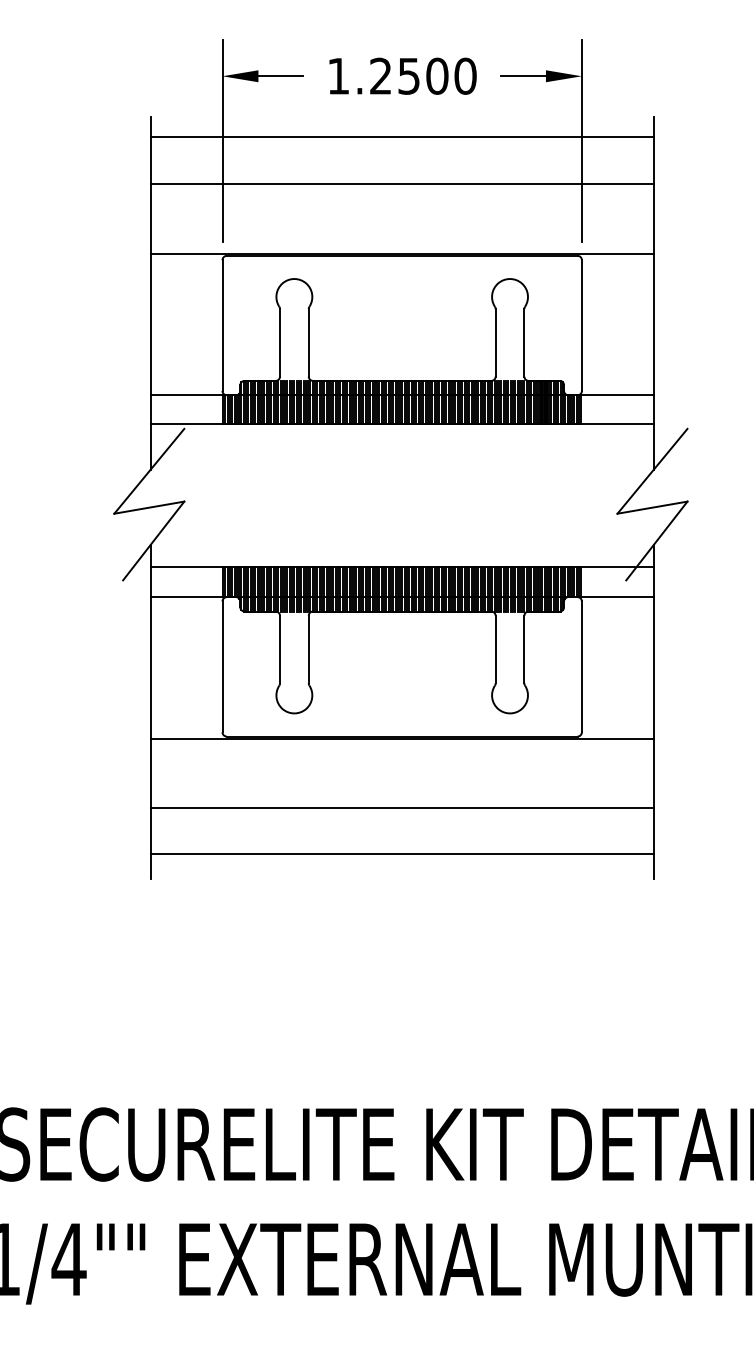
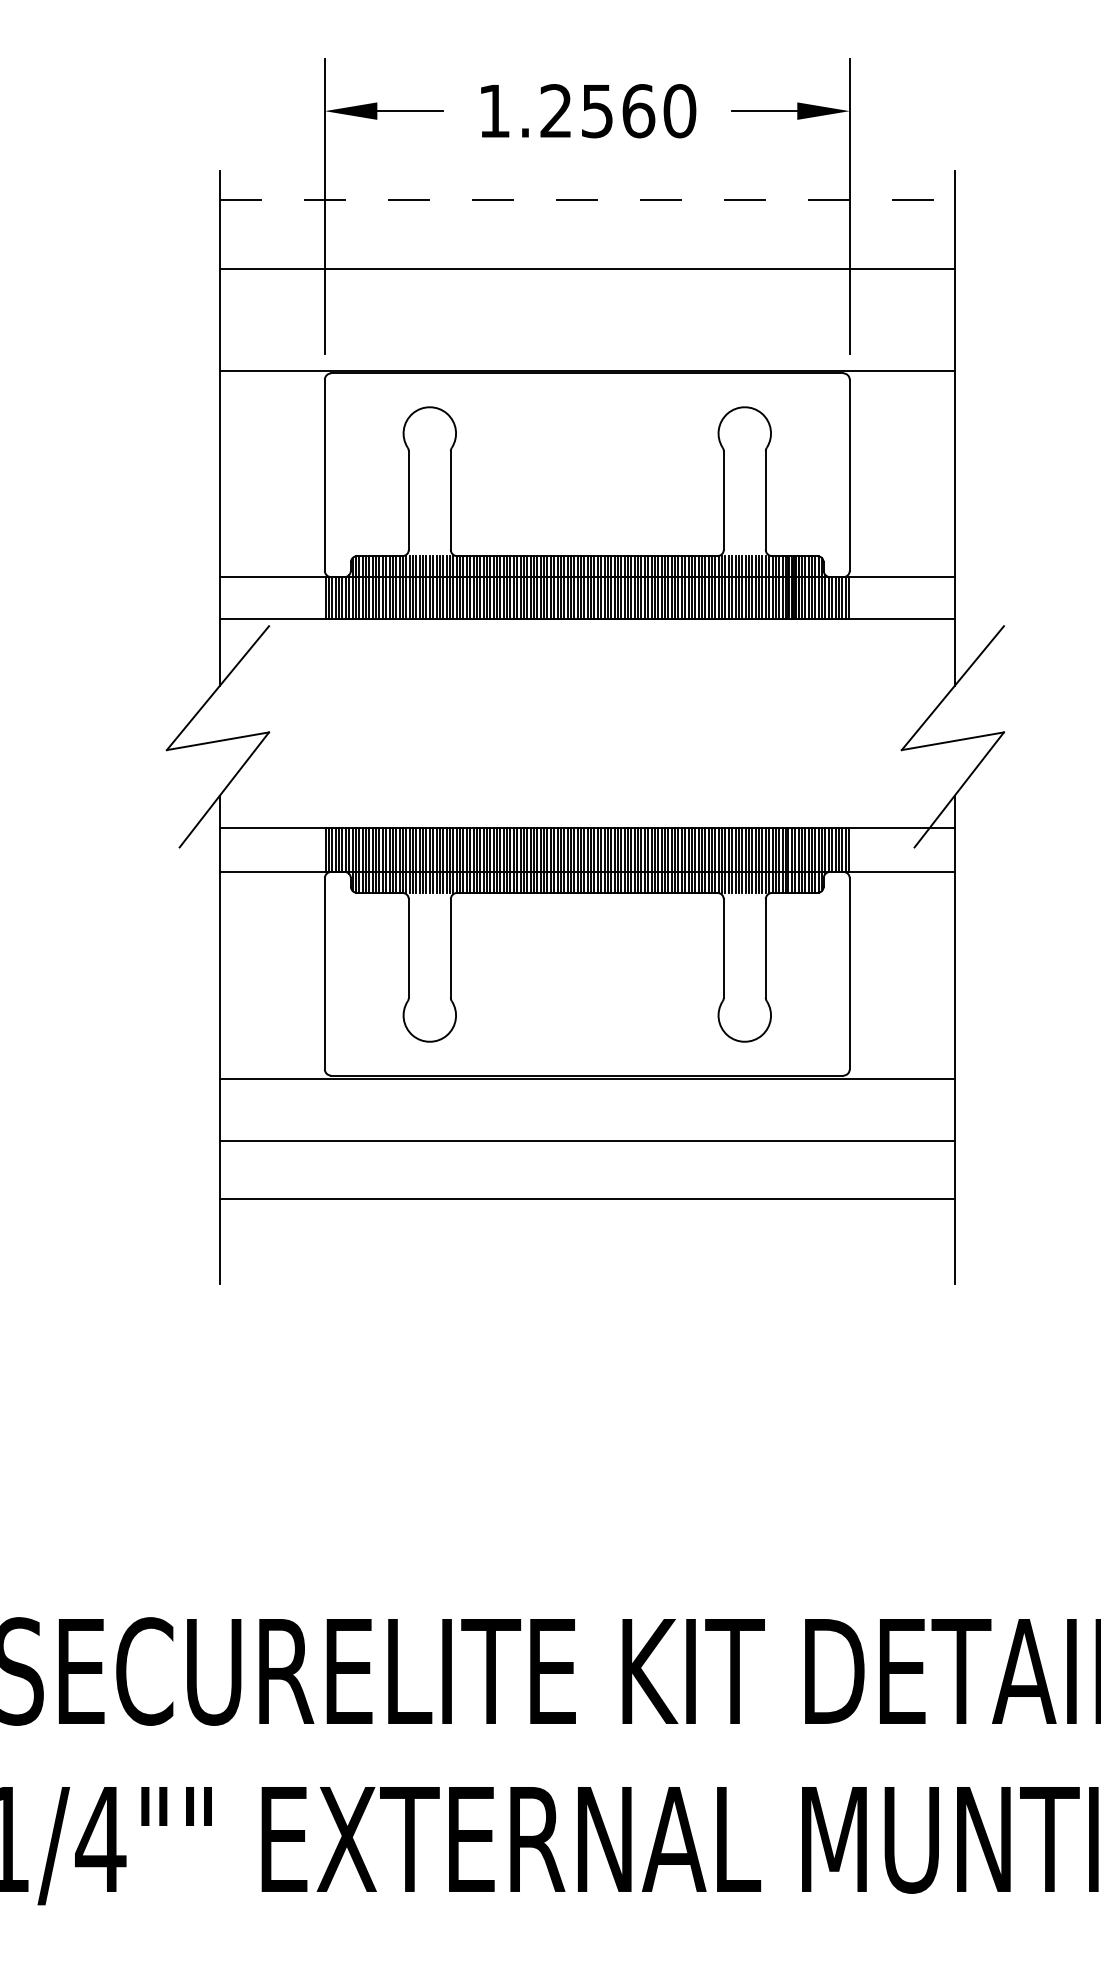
text: (437, 75) -> (638, 110), 1.2500 -> 1.2560
line: (402, 137) -> (587, 200), solid -> dashed
line: (401, 808) -> (586, 1141), moved
line: (401, 853) -> (586, 1198), moved

